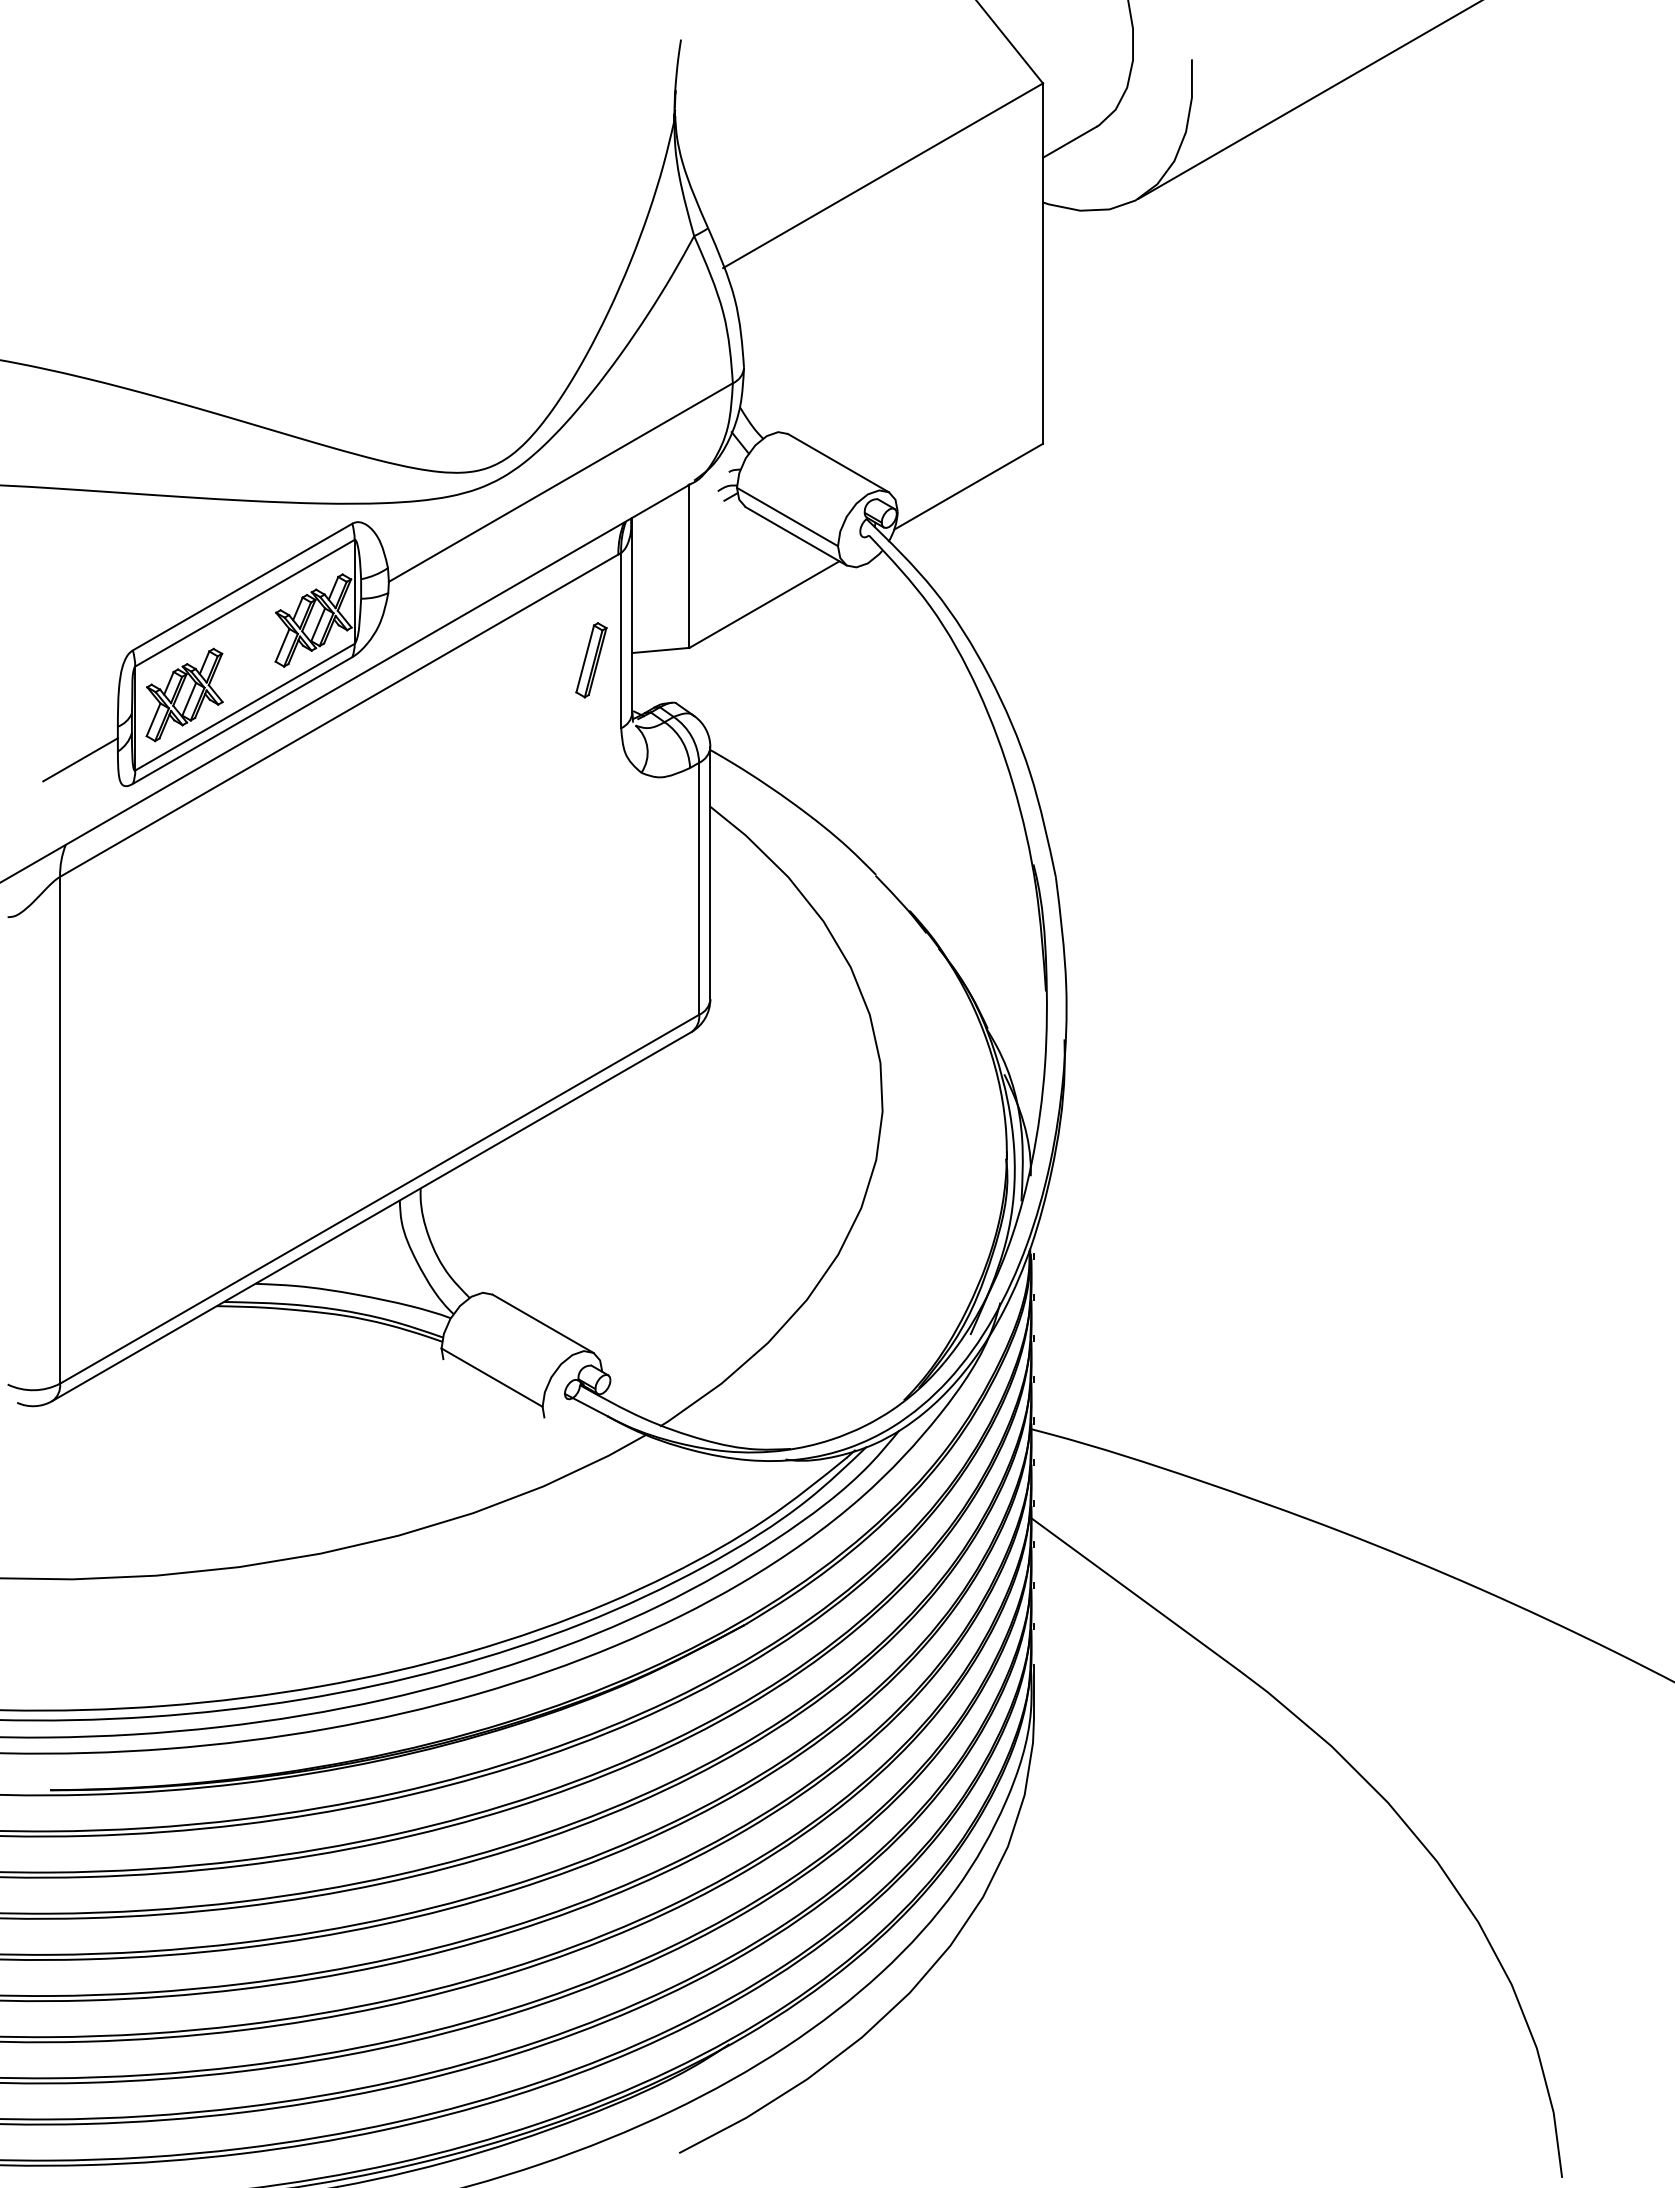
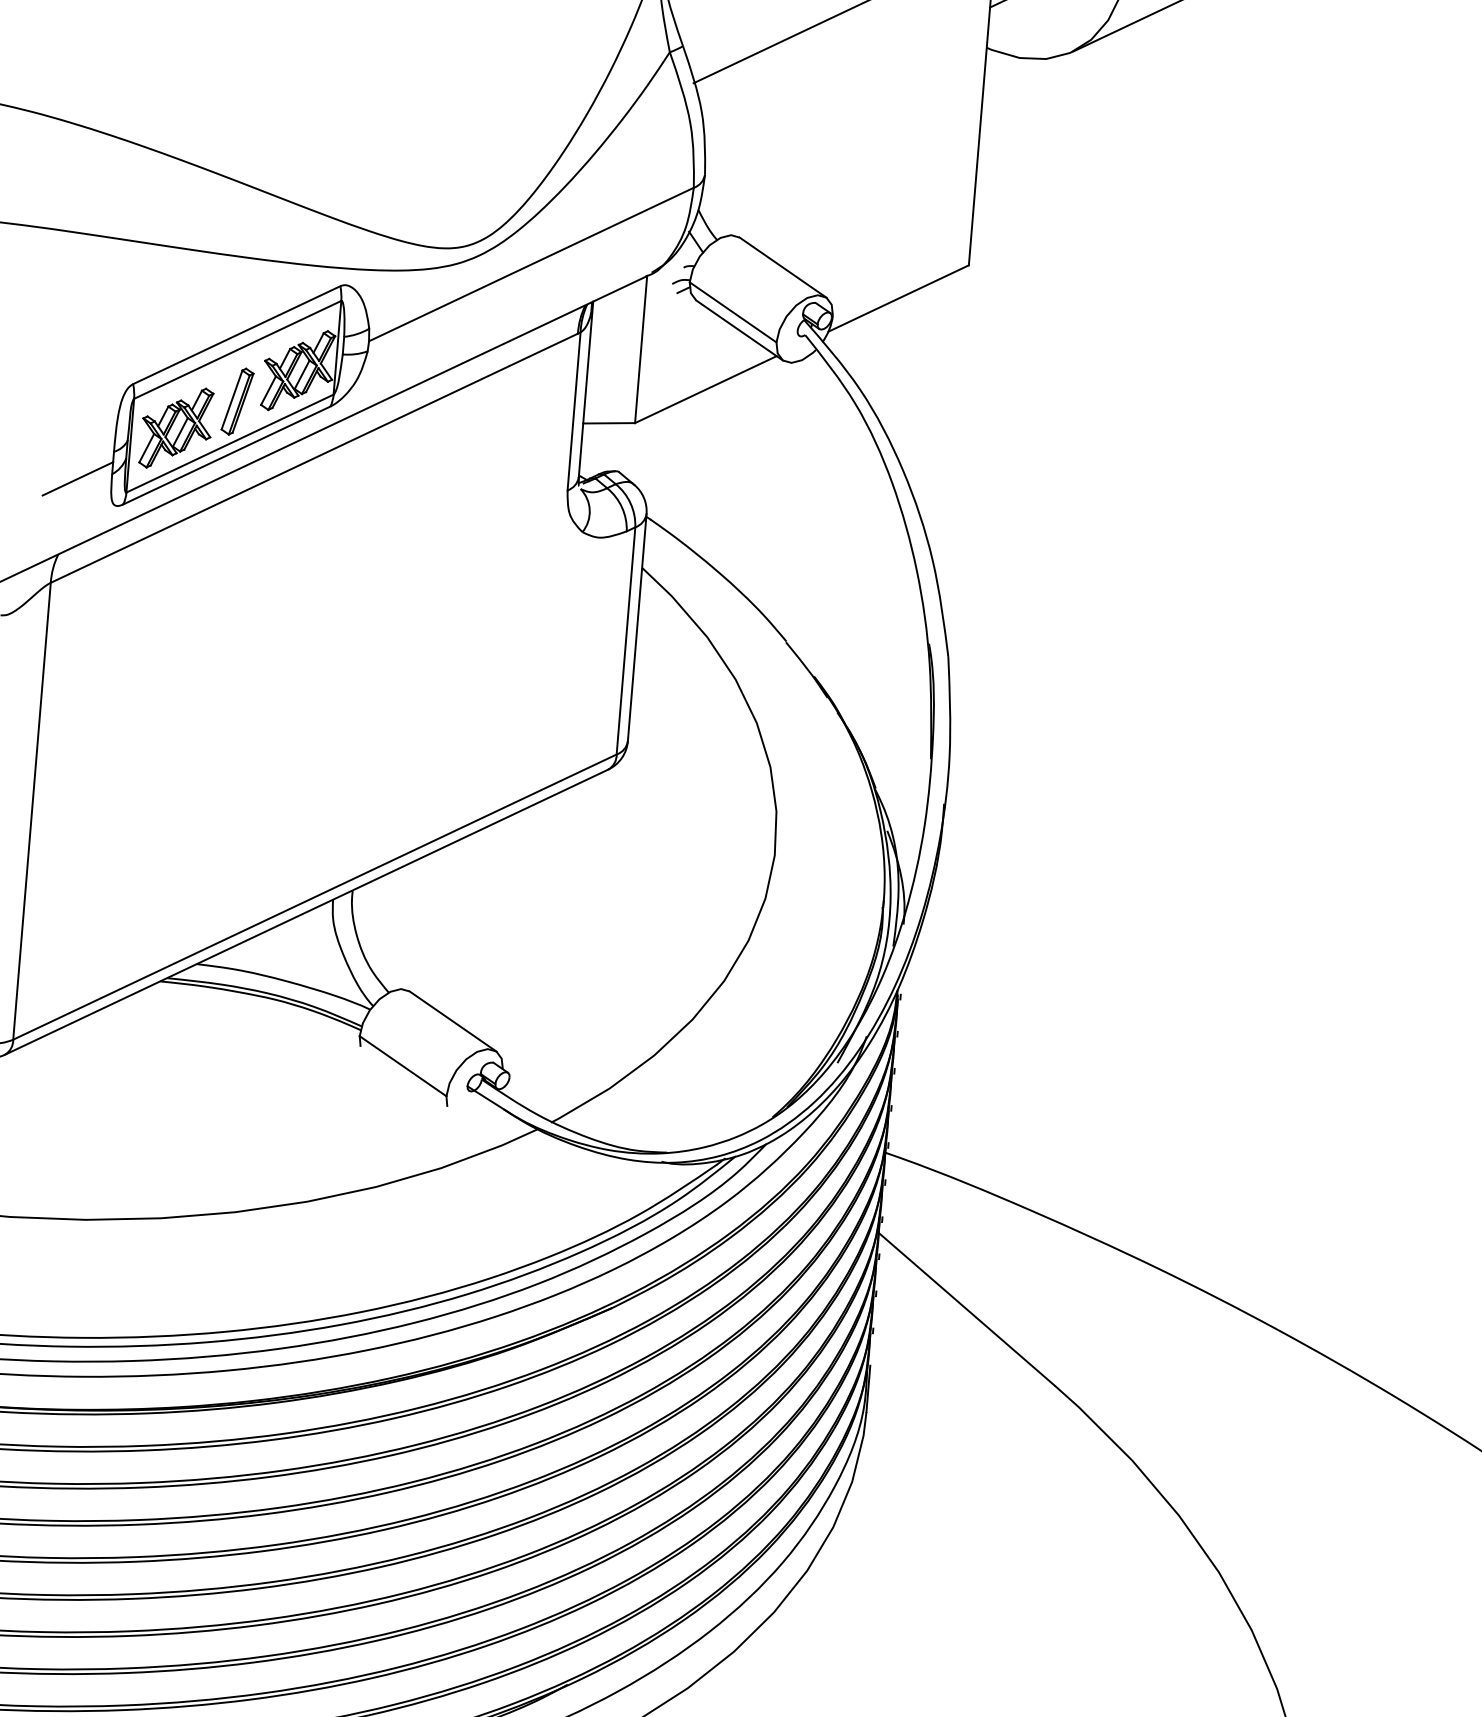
part: (591, 660) -> (237, 401), moved

